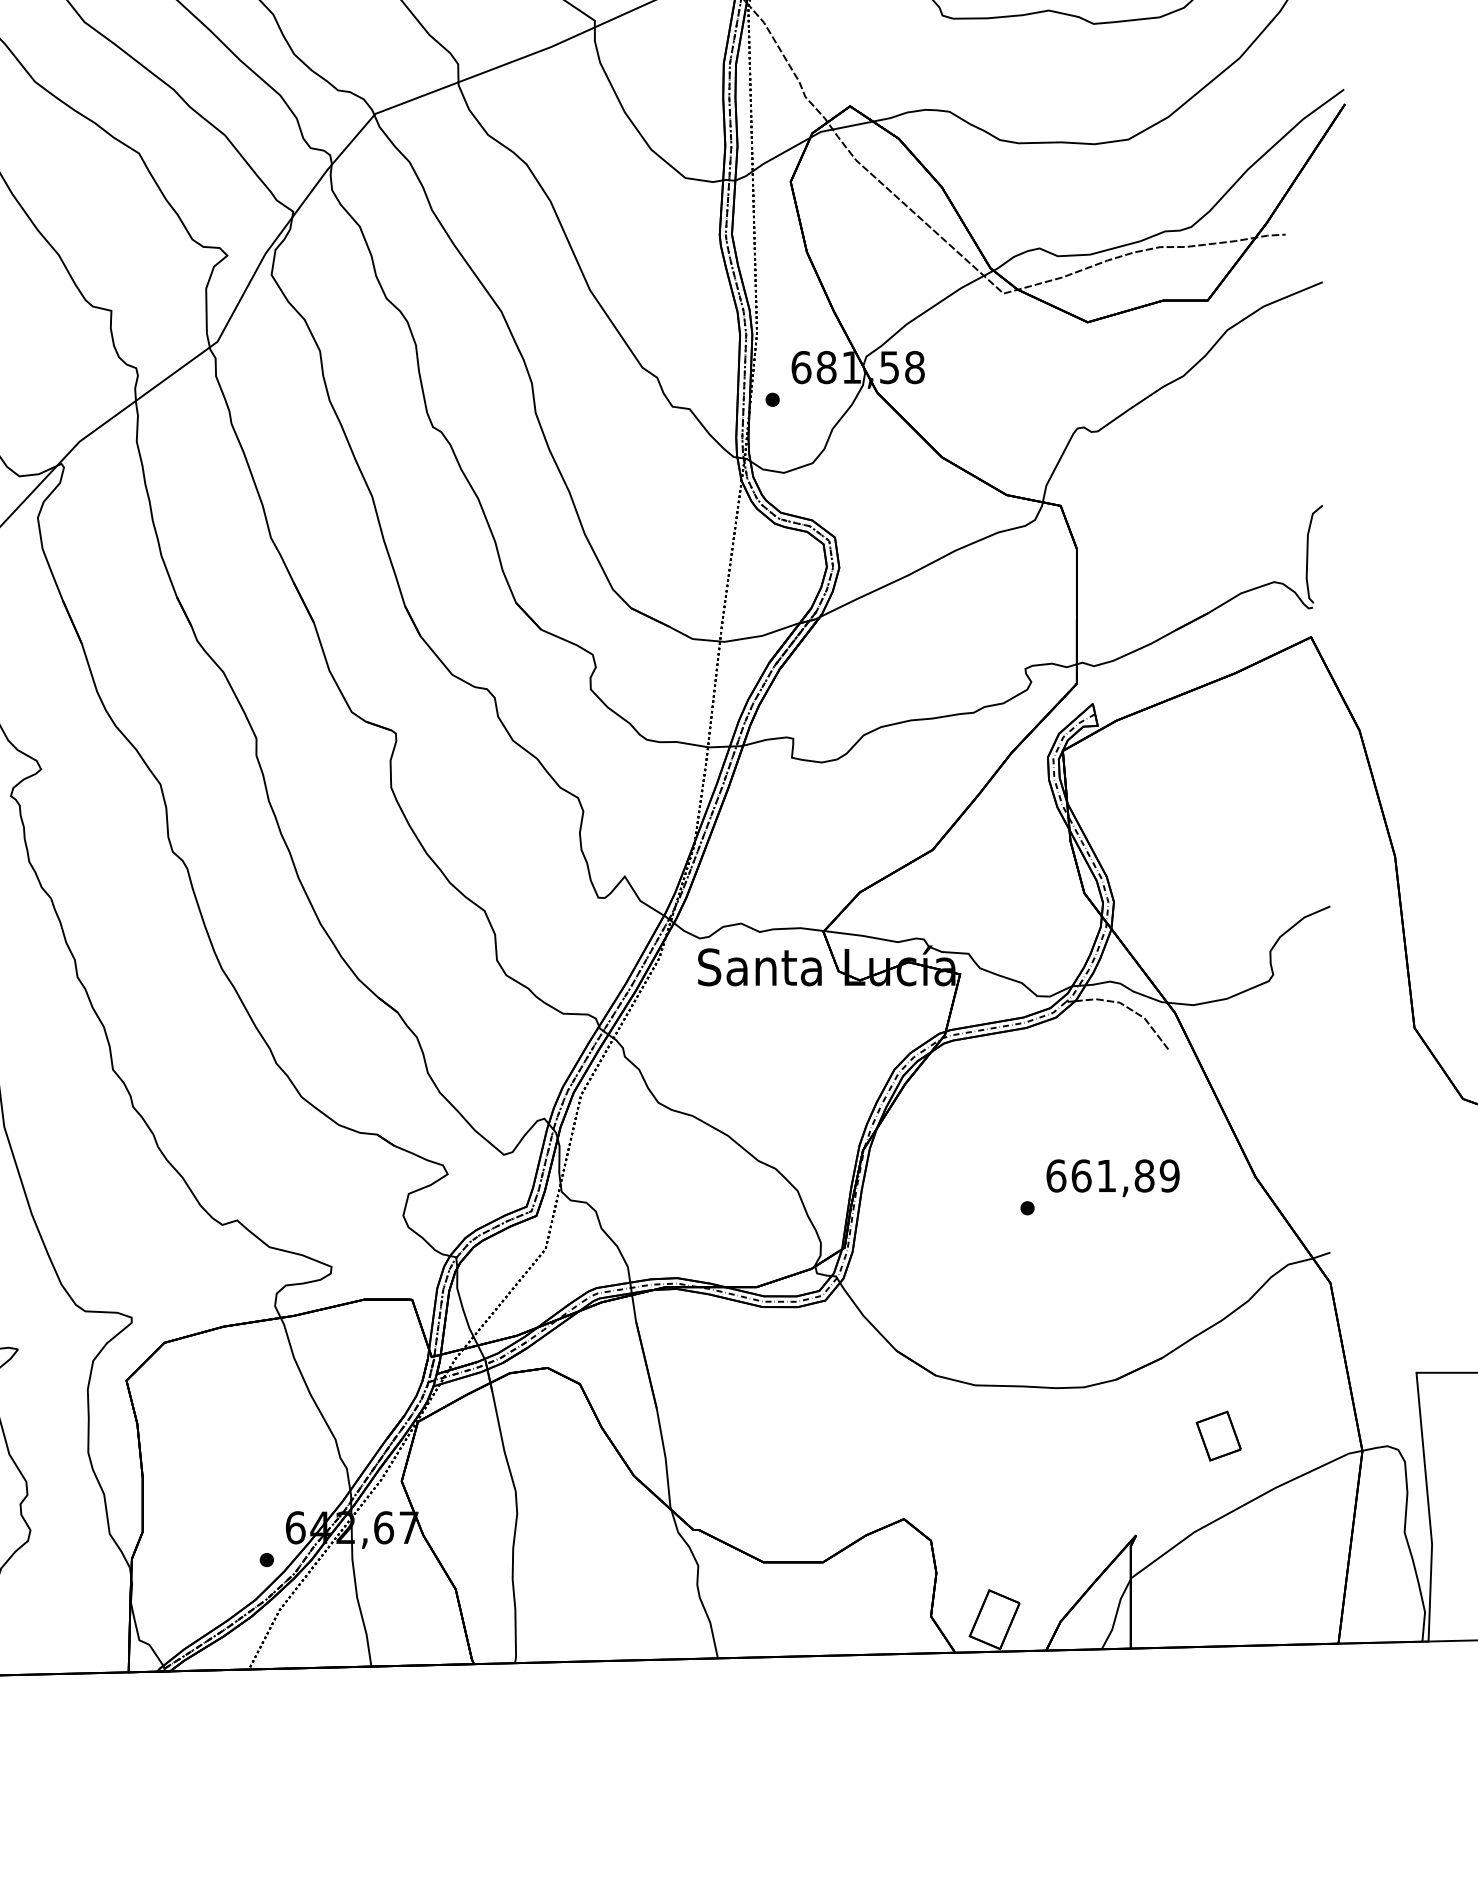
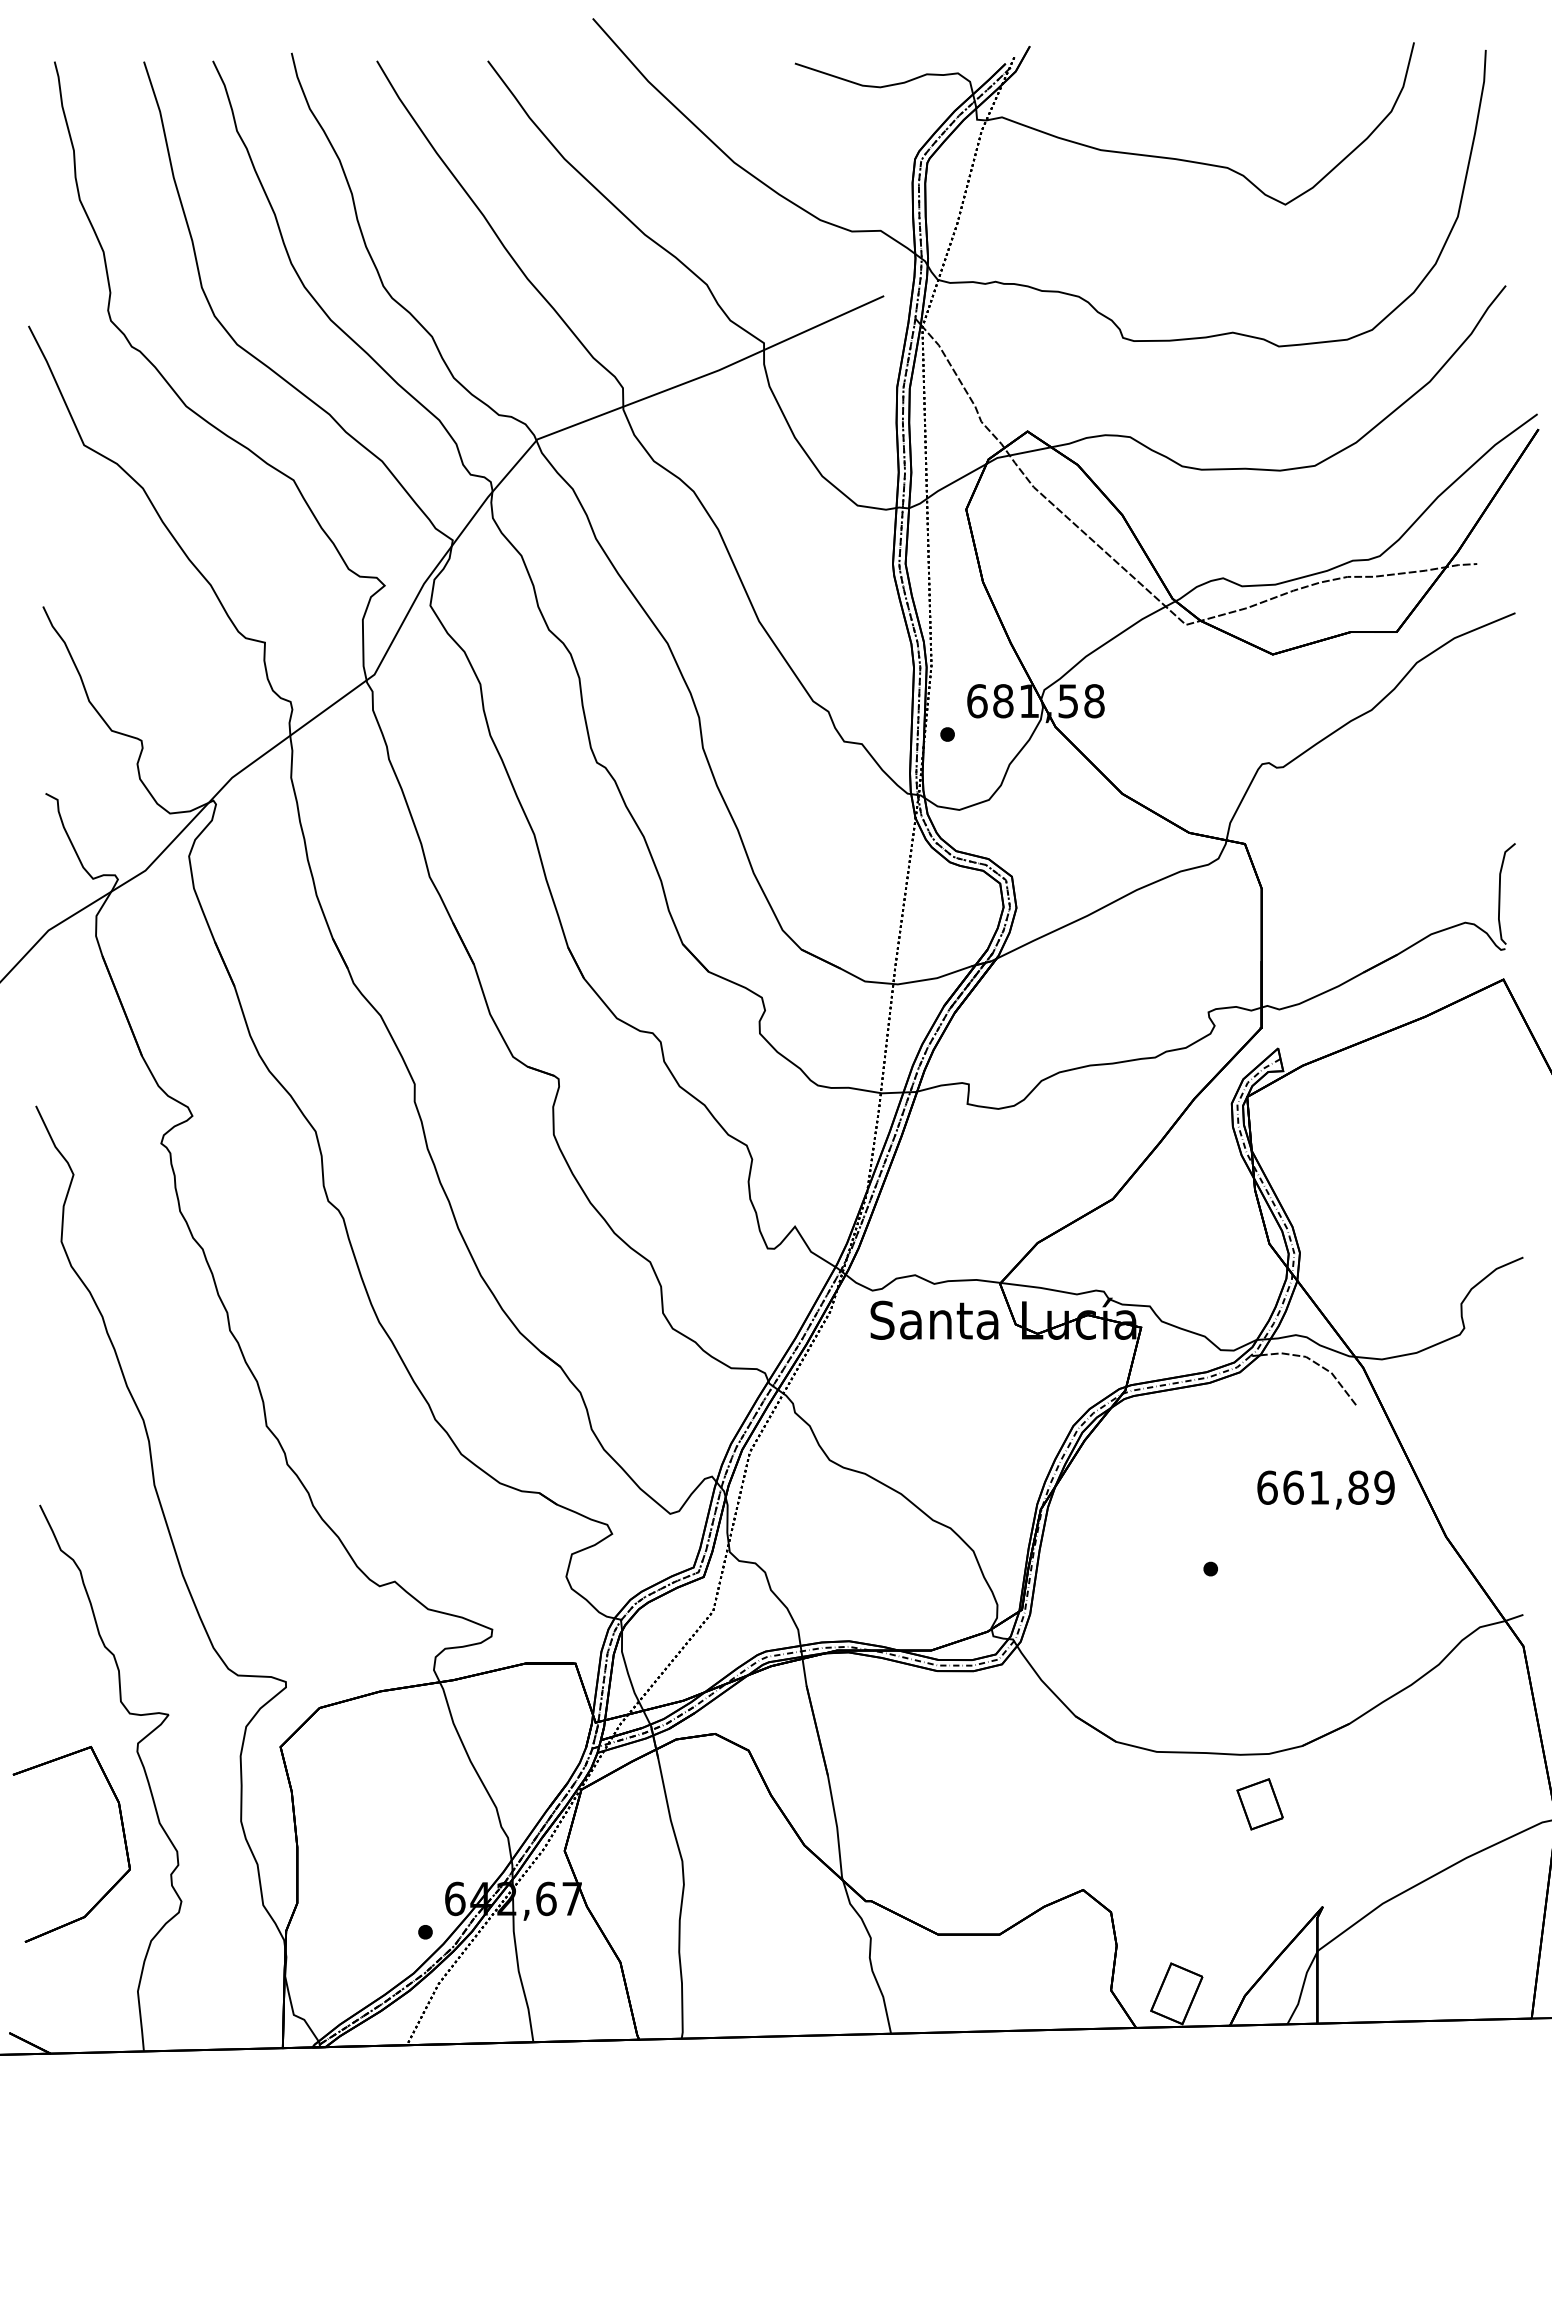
text: (1112, 1177) -> (1325, 1489), moved
part: (1218, 1436) -> (1259, 1804), moved

